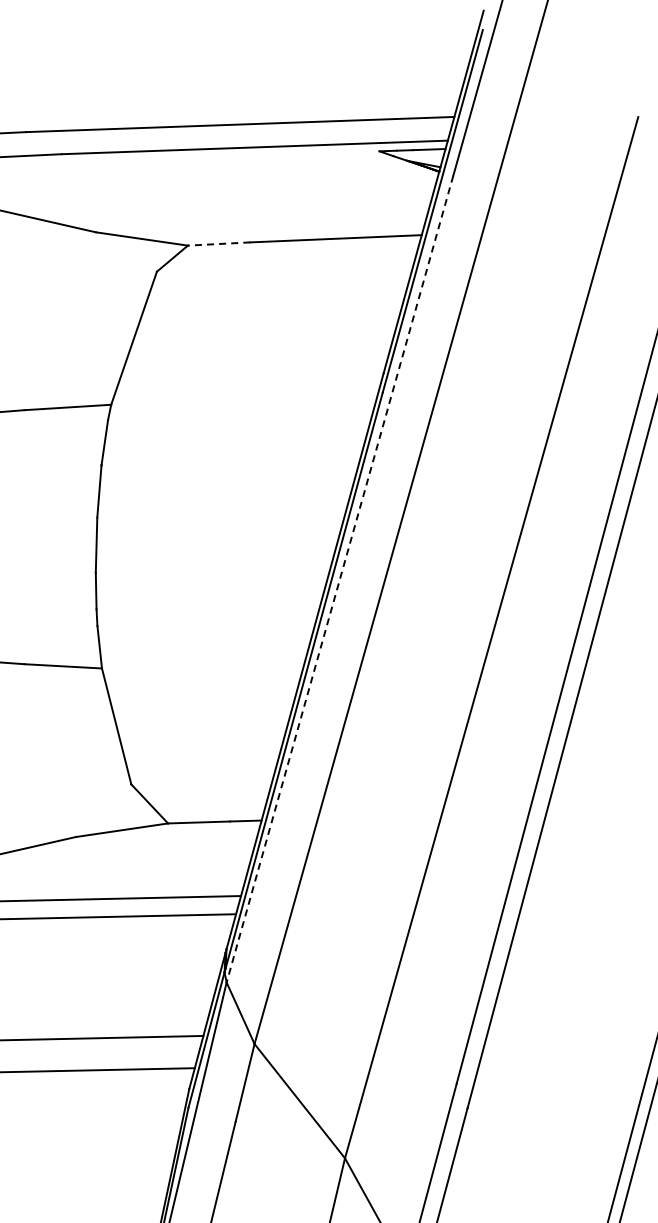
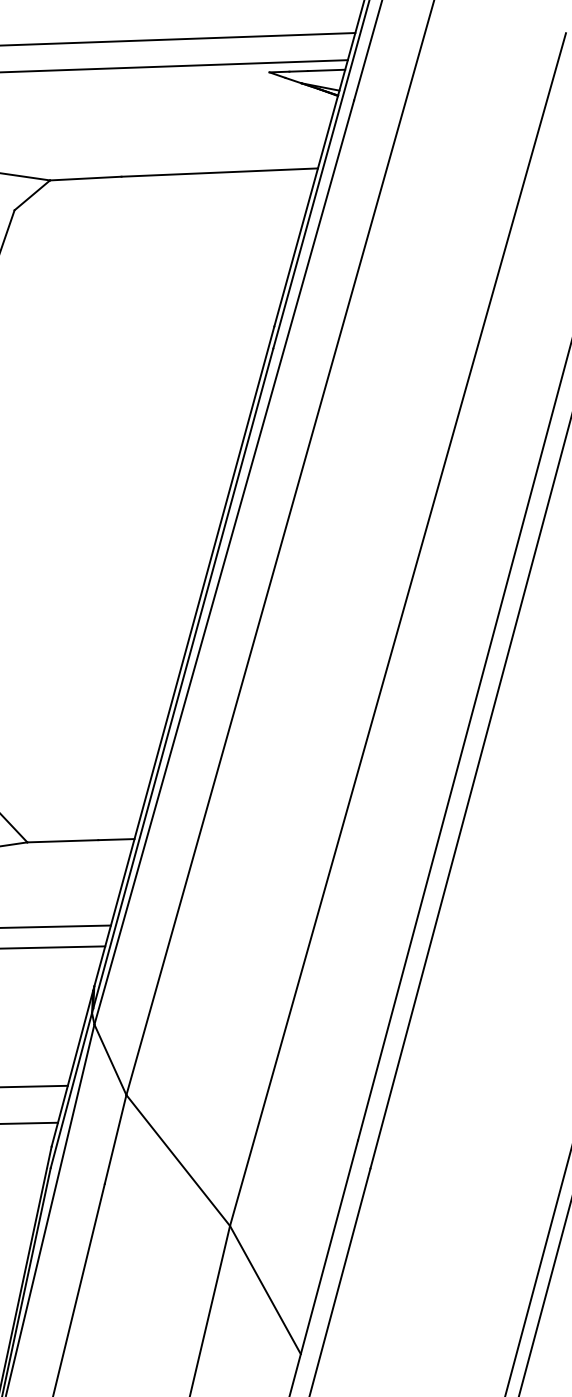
line: (218, 244) -> (85, 179), dashed -> solid
line: (339, 579) -> (223, 562), dashed -> solid

